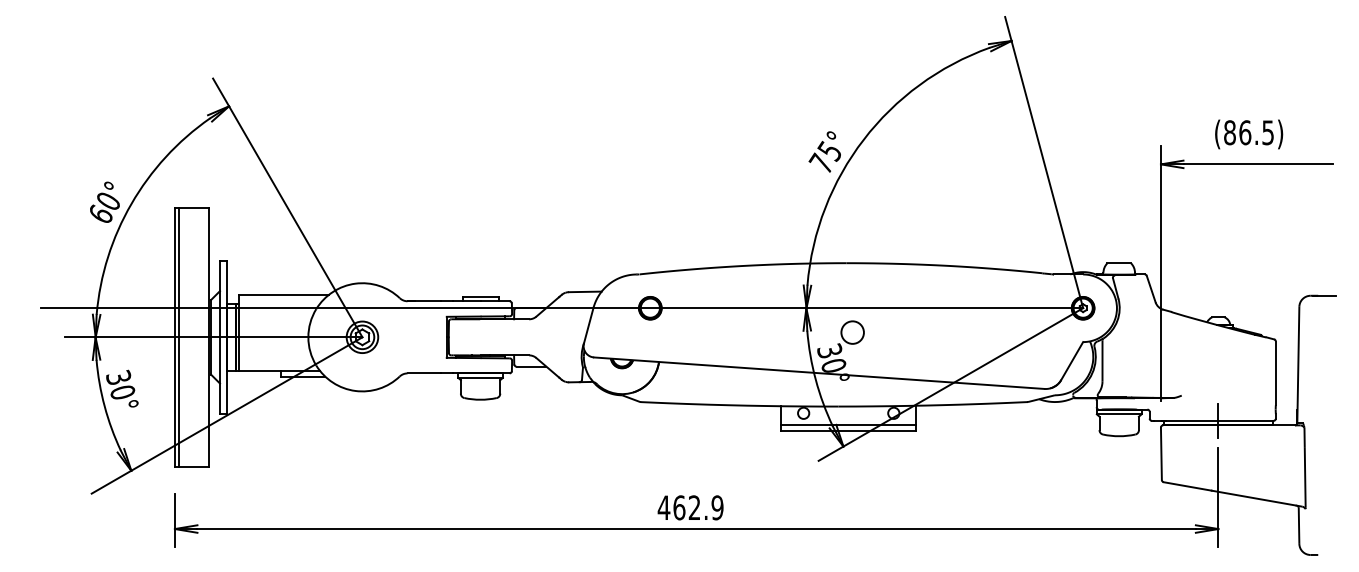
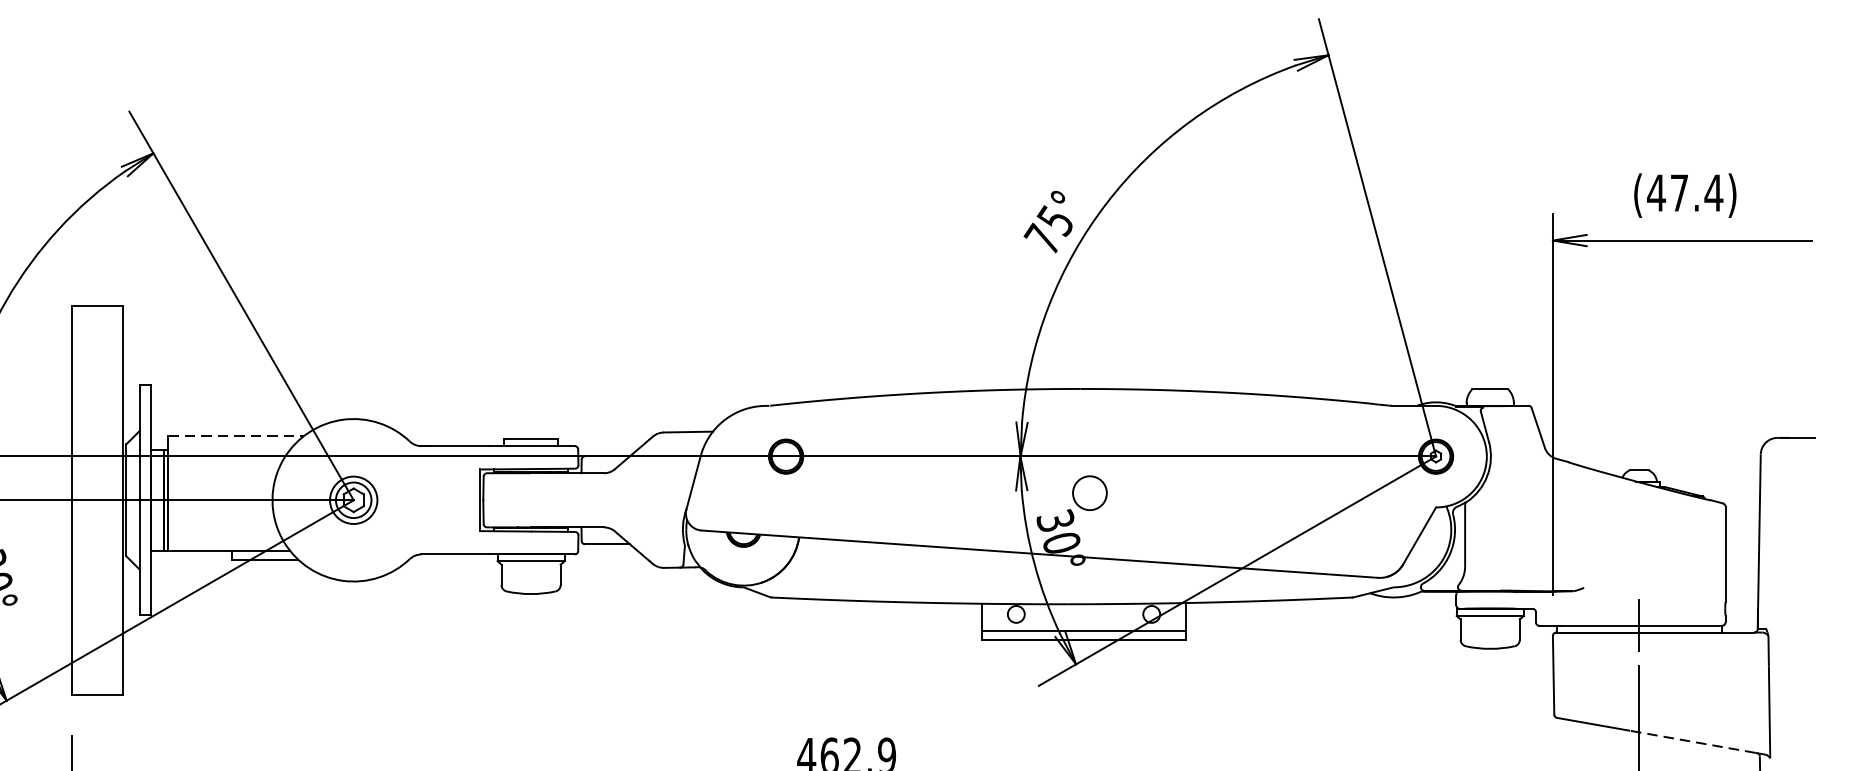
text: (1248, 132) -> (1684, 192), (86.5) -> (47.4)
line: (284, 294) -> (236, 435), solid -> dashed
line: (179, 336) -> (78, 499), removed
line: (1253, 498) -> (1691, 742), solid -> dashed

